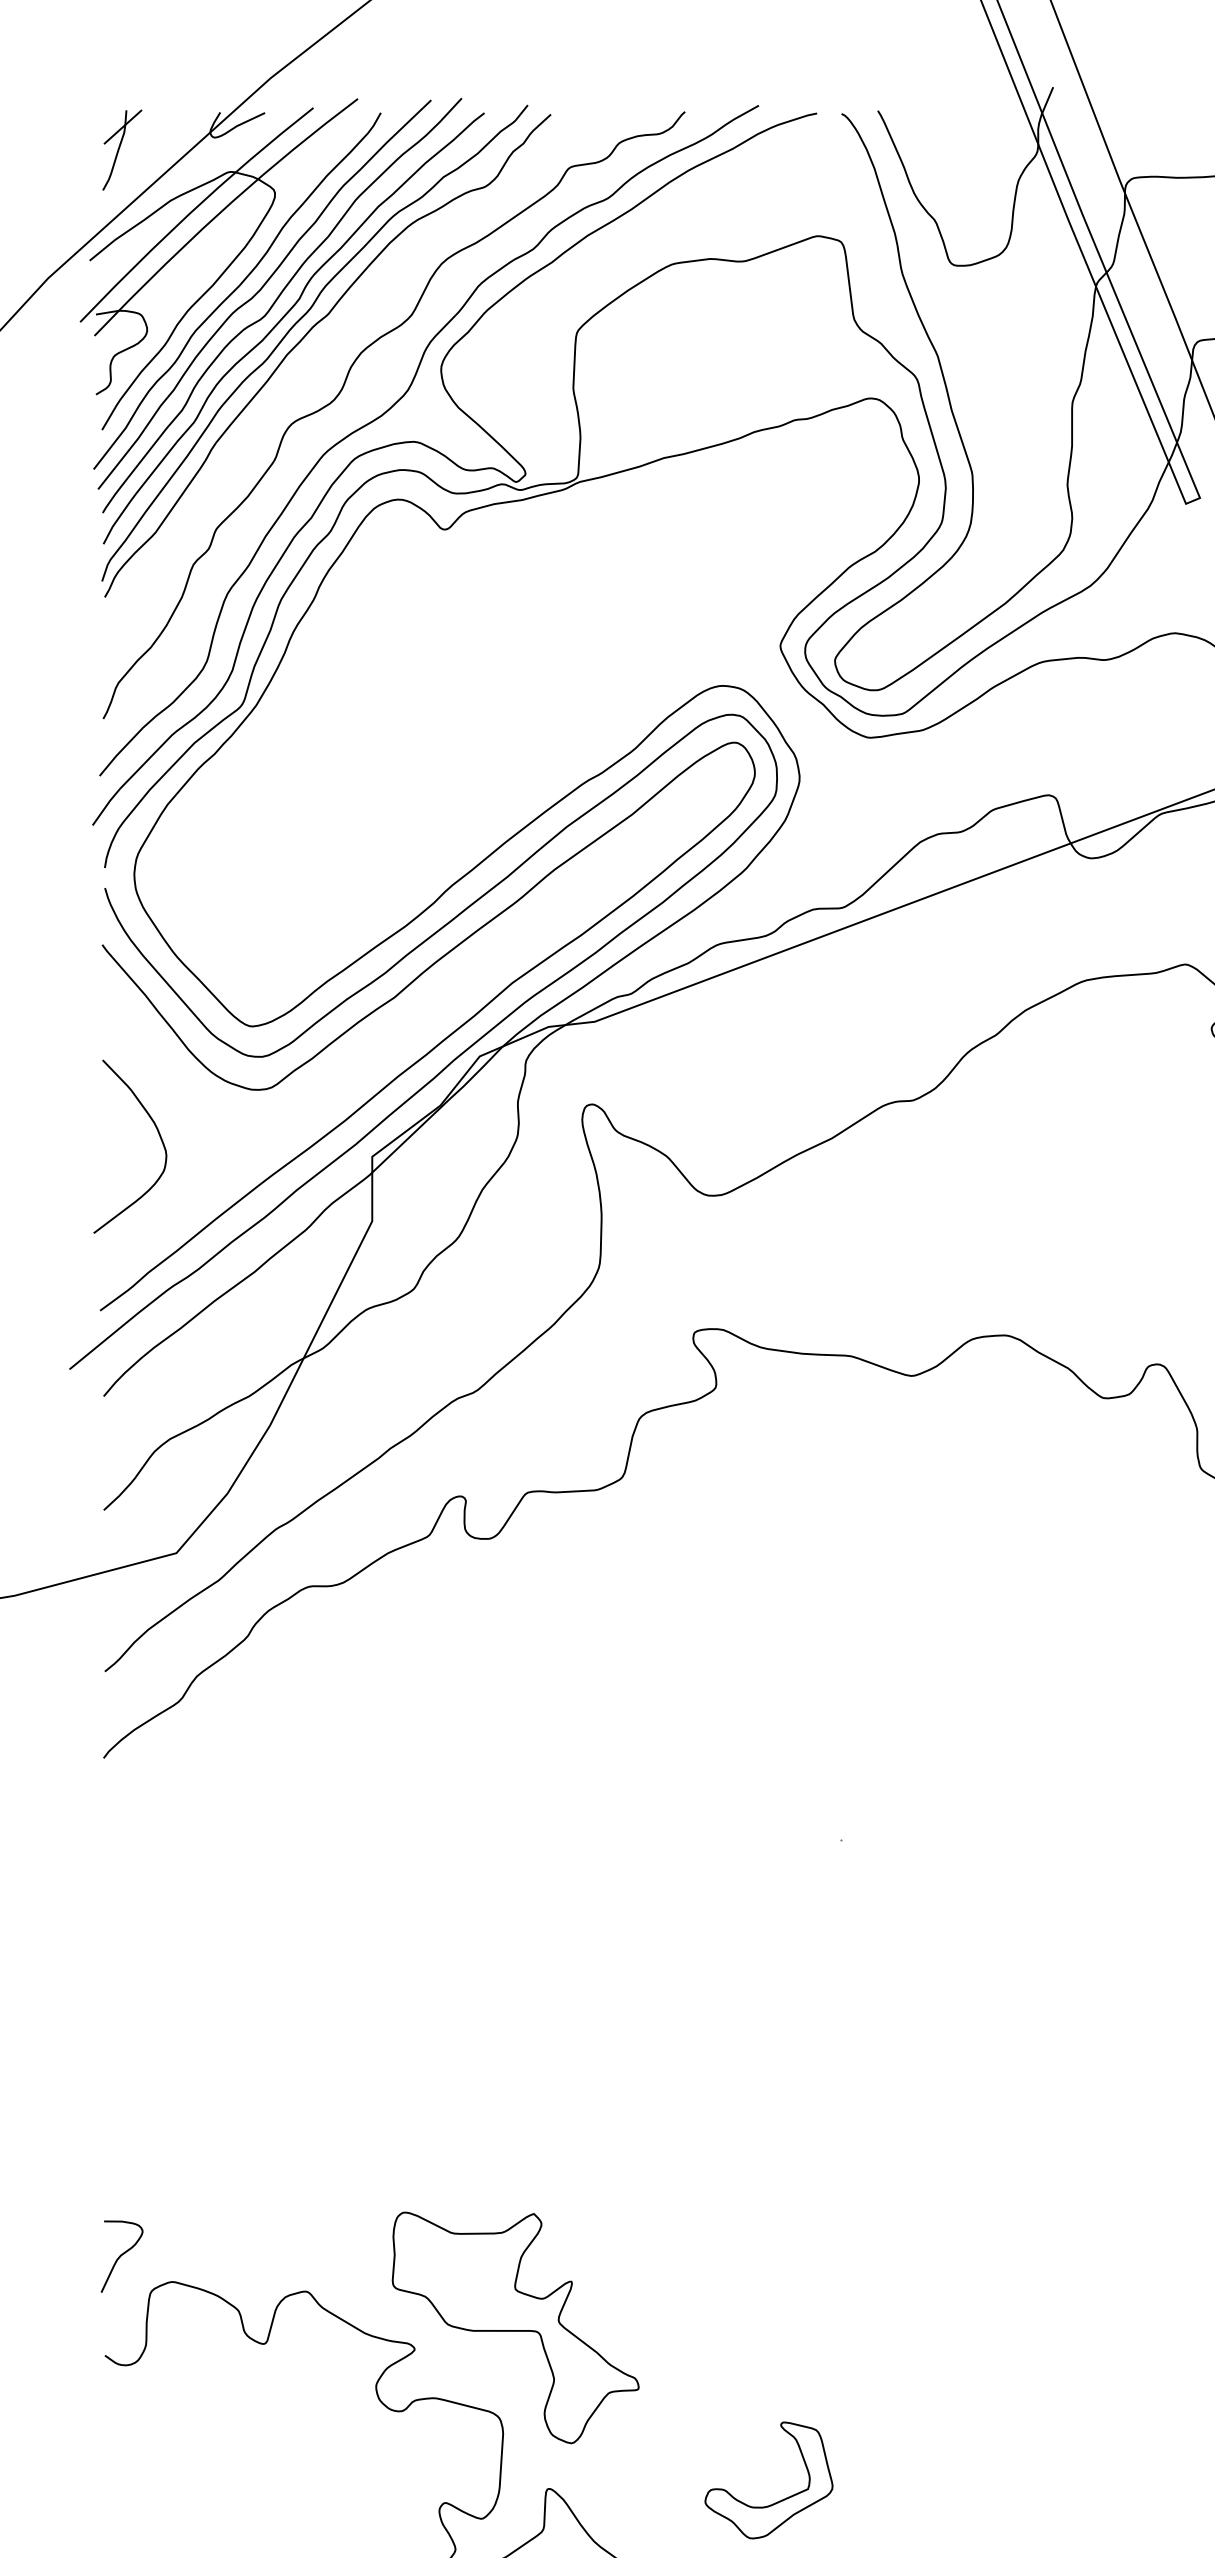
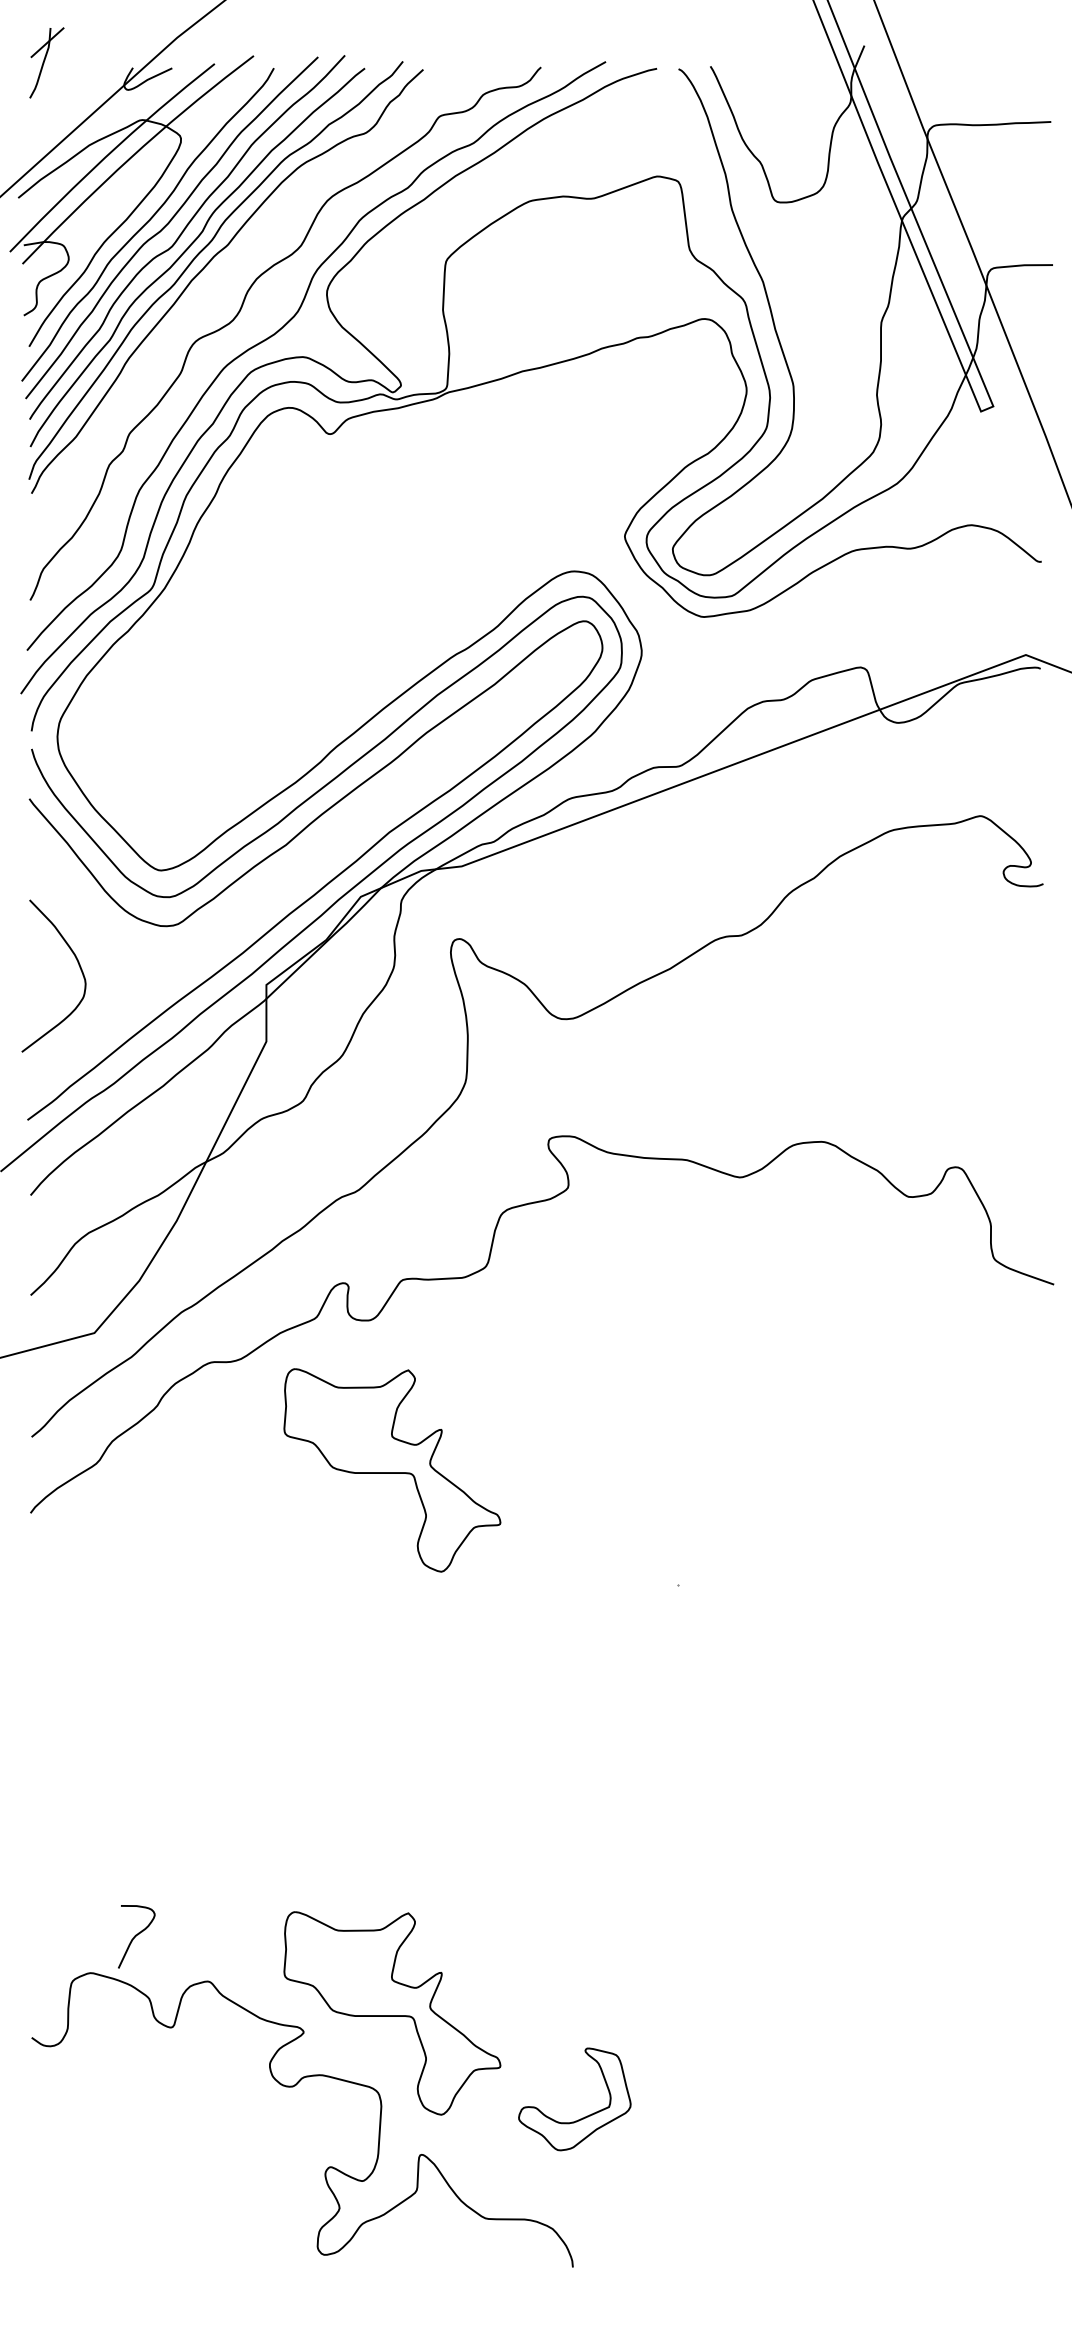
part: (121, 149) -> (46, 62), moved
part: (515, 1709) -> (392, 1470), added
curve: (121, 2256) -> (136, 1936), moved
part: (777, 2501) -> (582, 2117), moved

